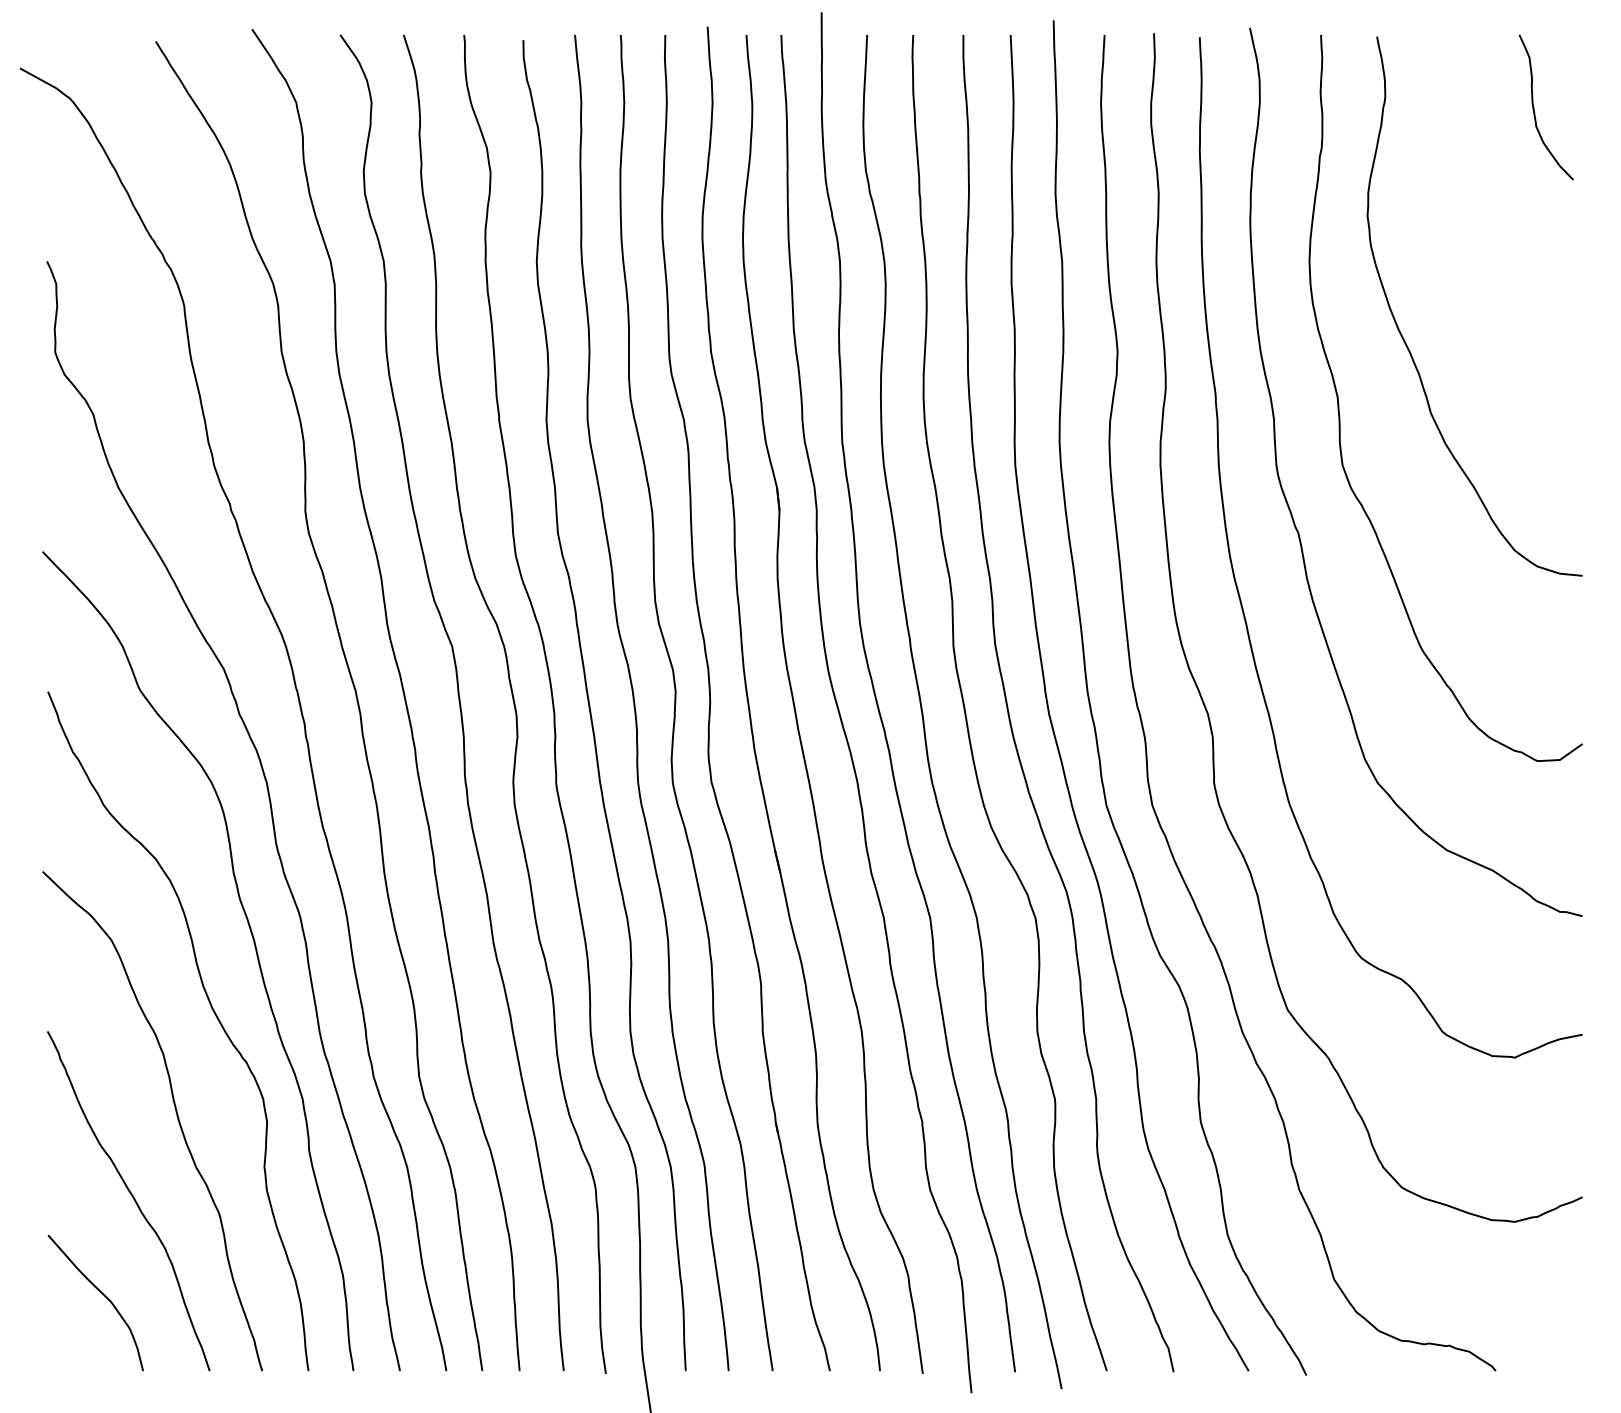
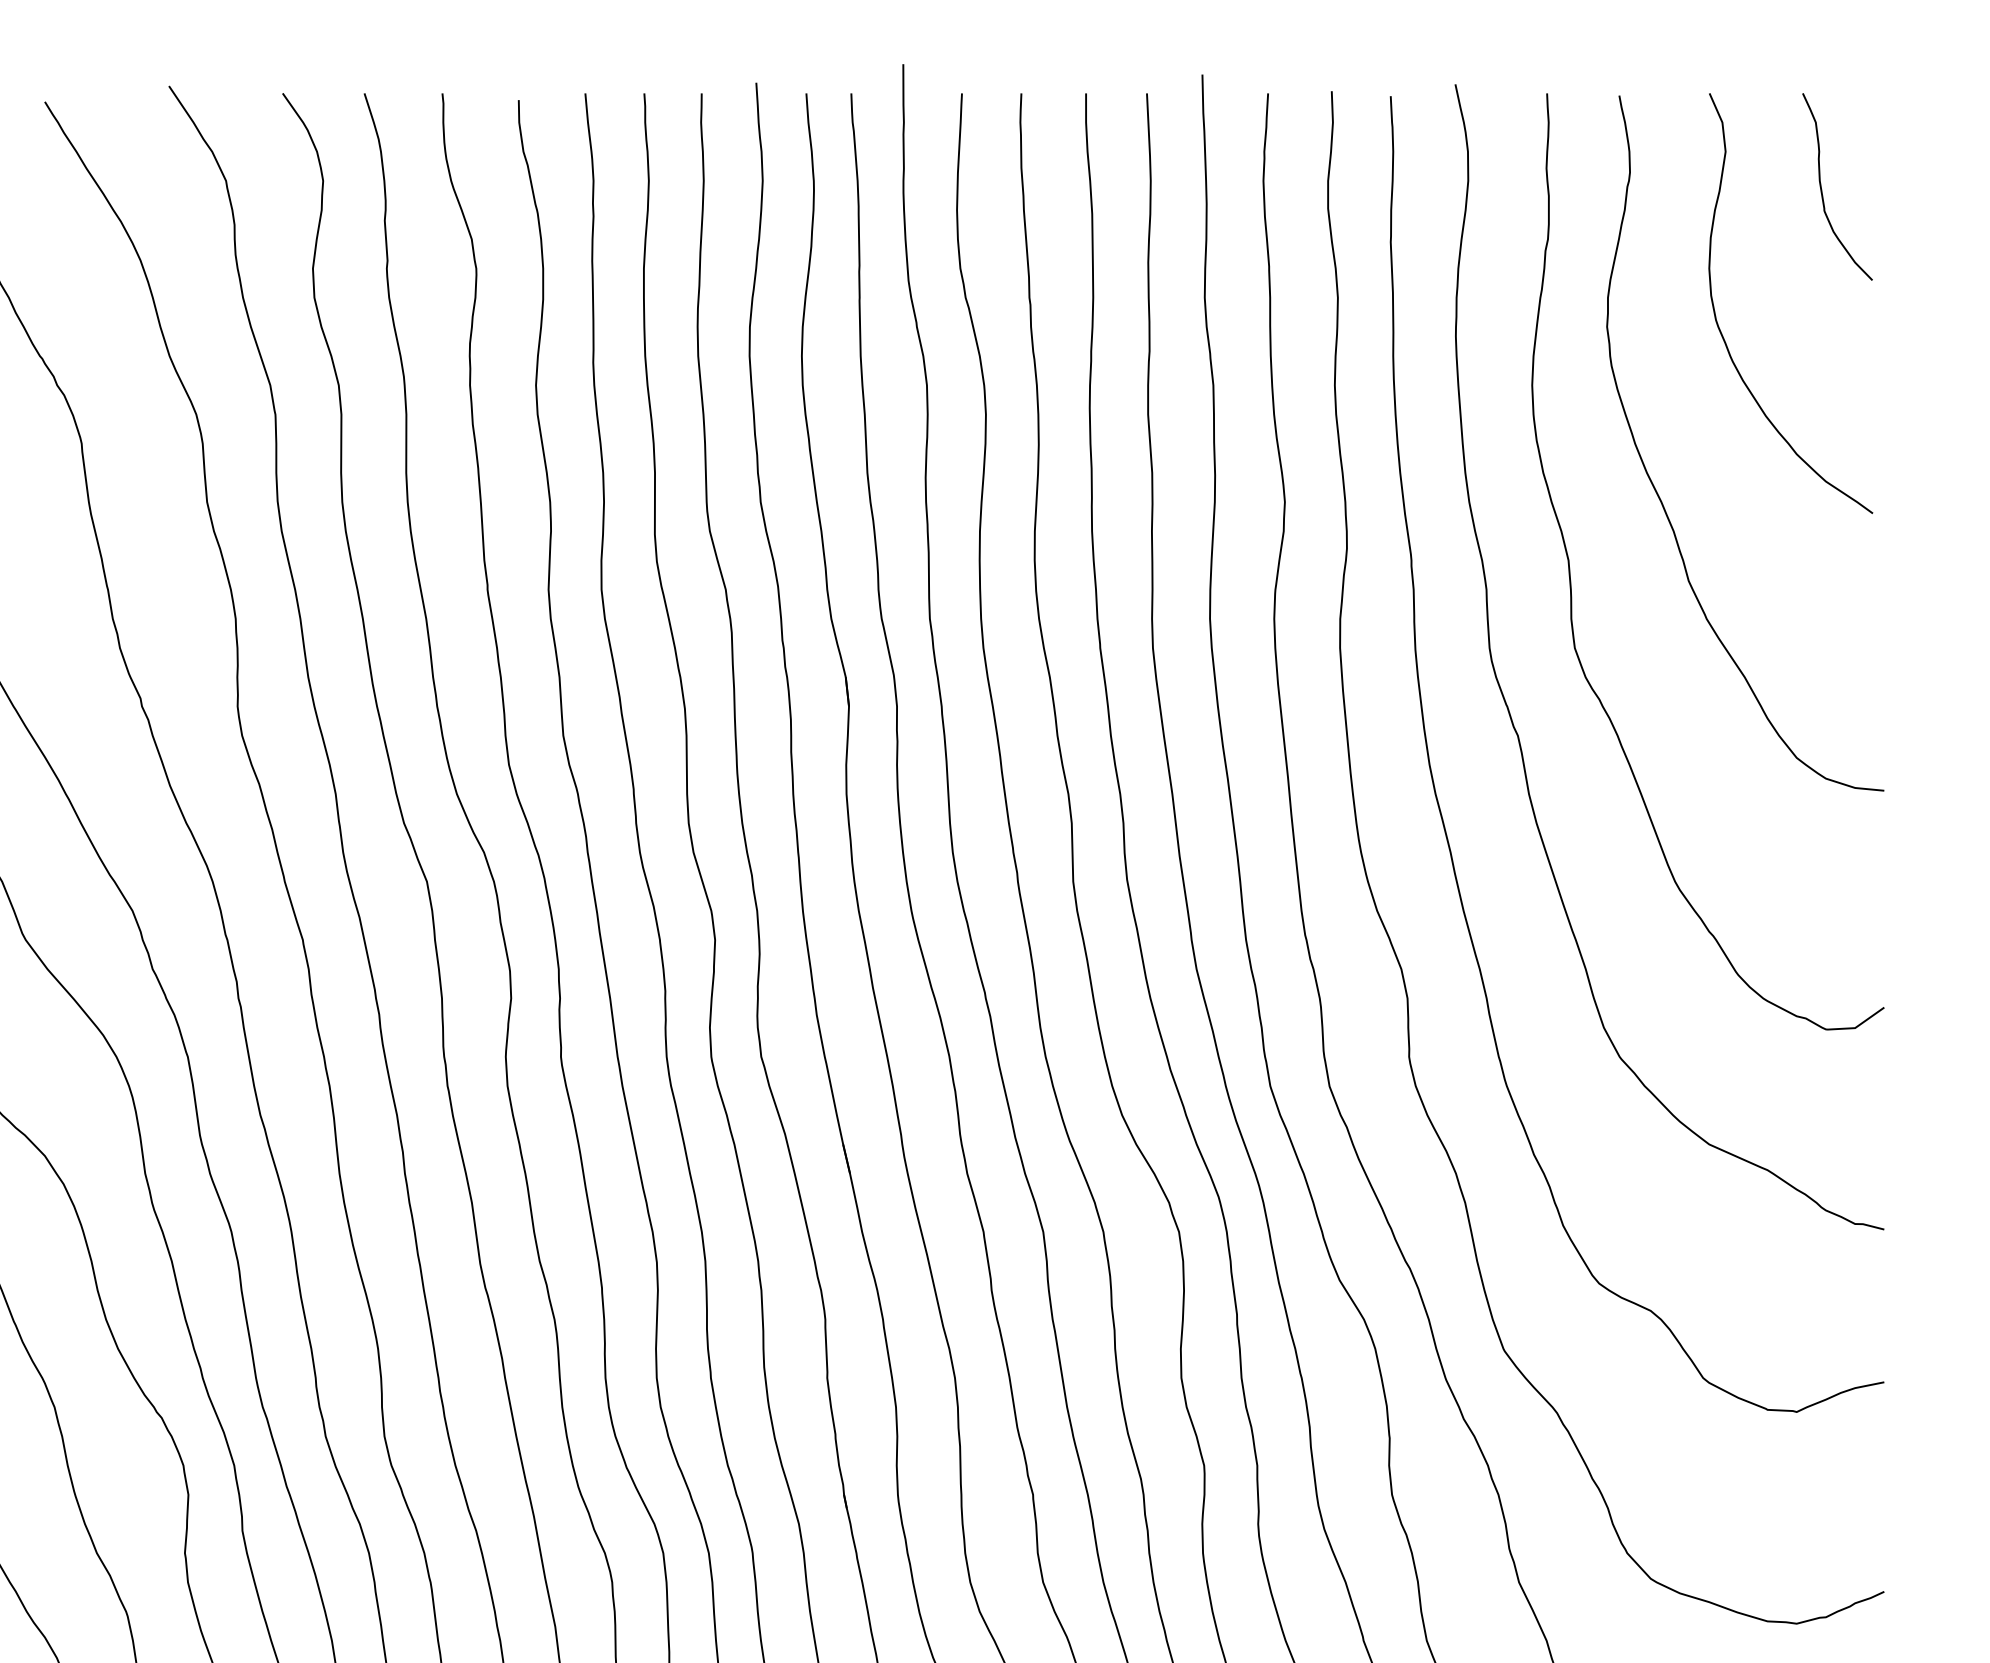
curve: (1458, 223) -> (1724, 336), added

